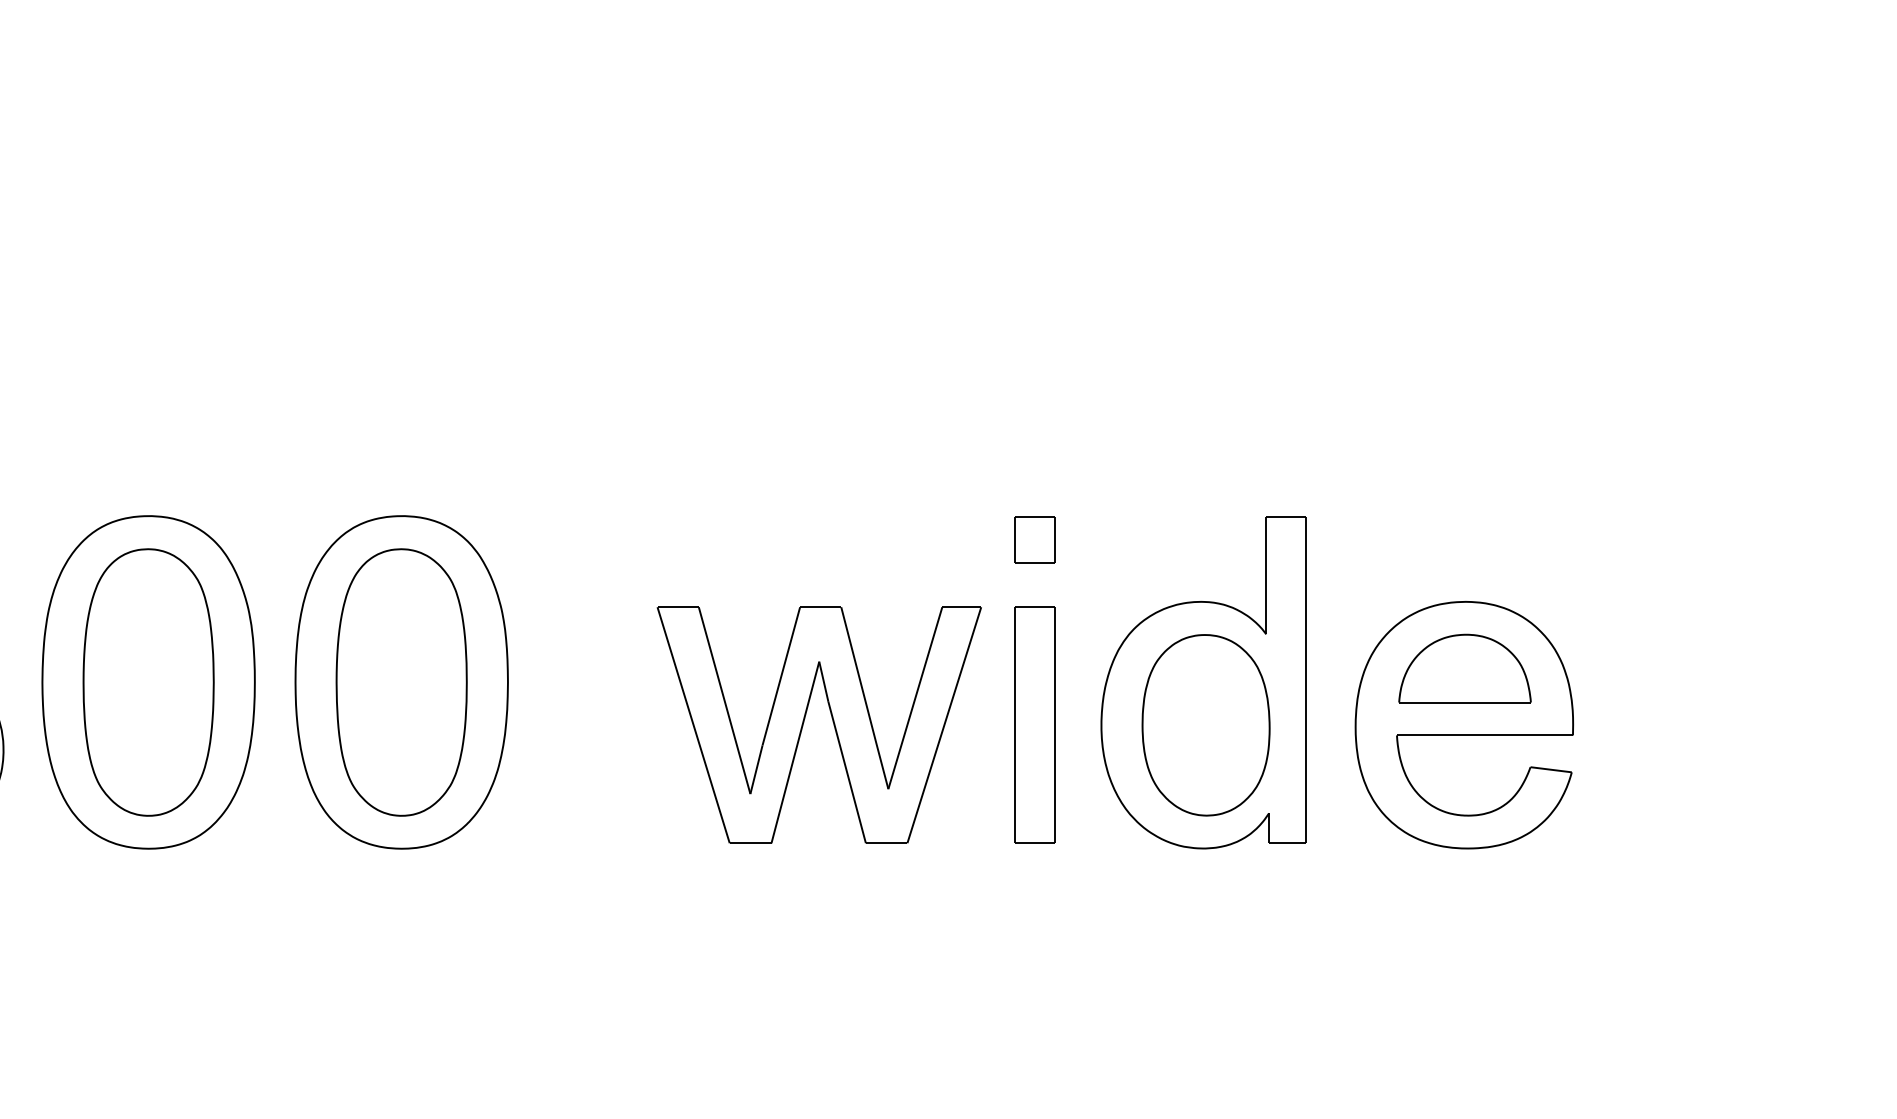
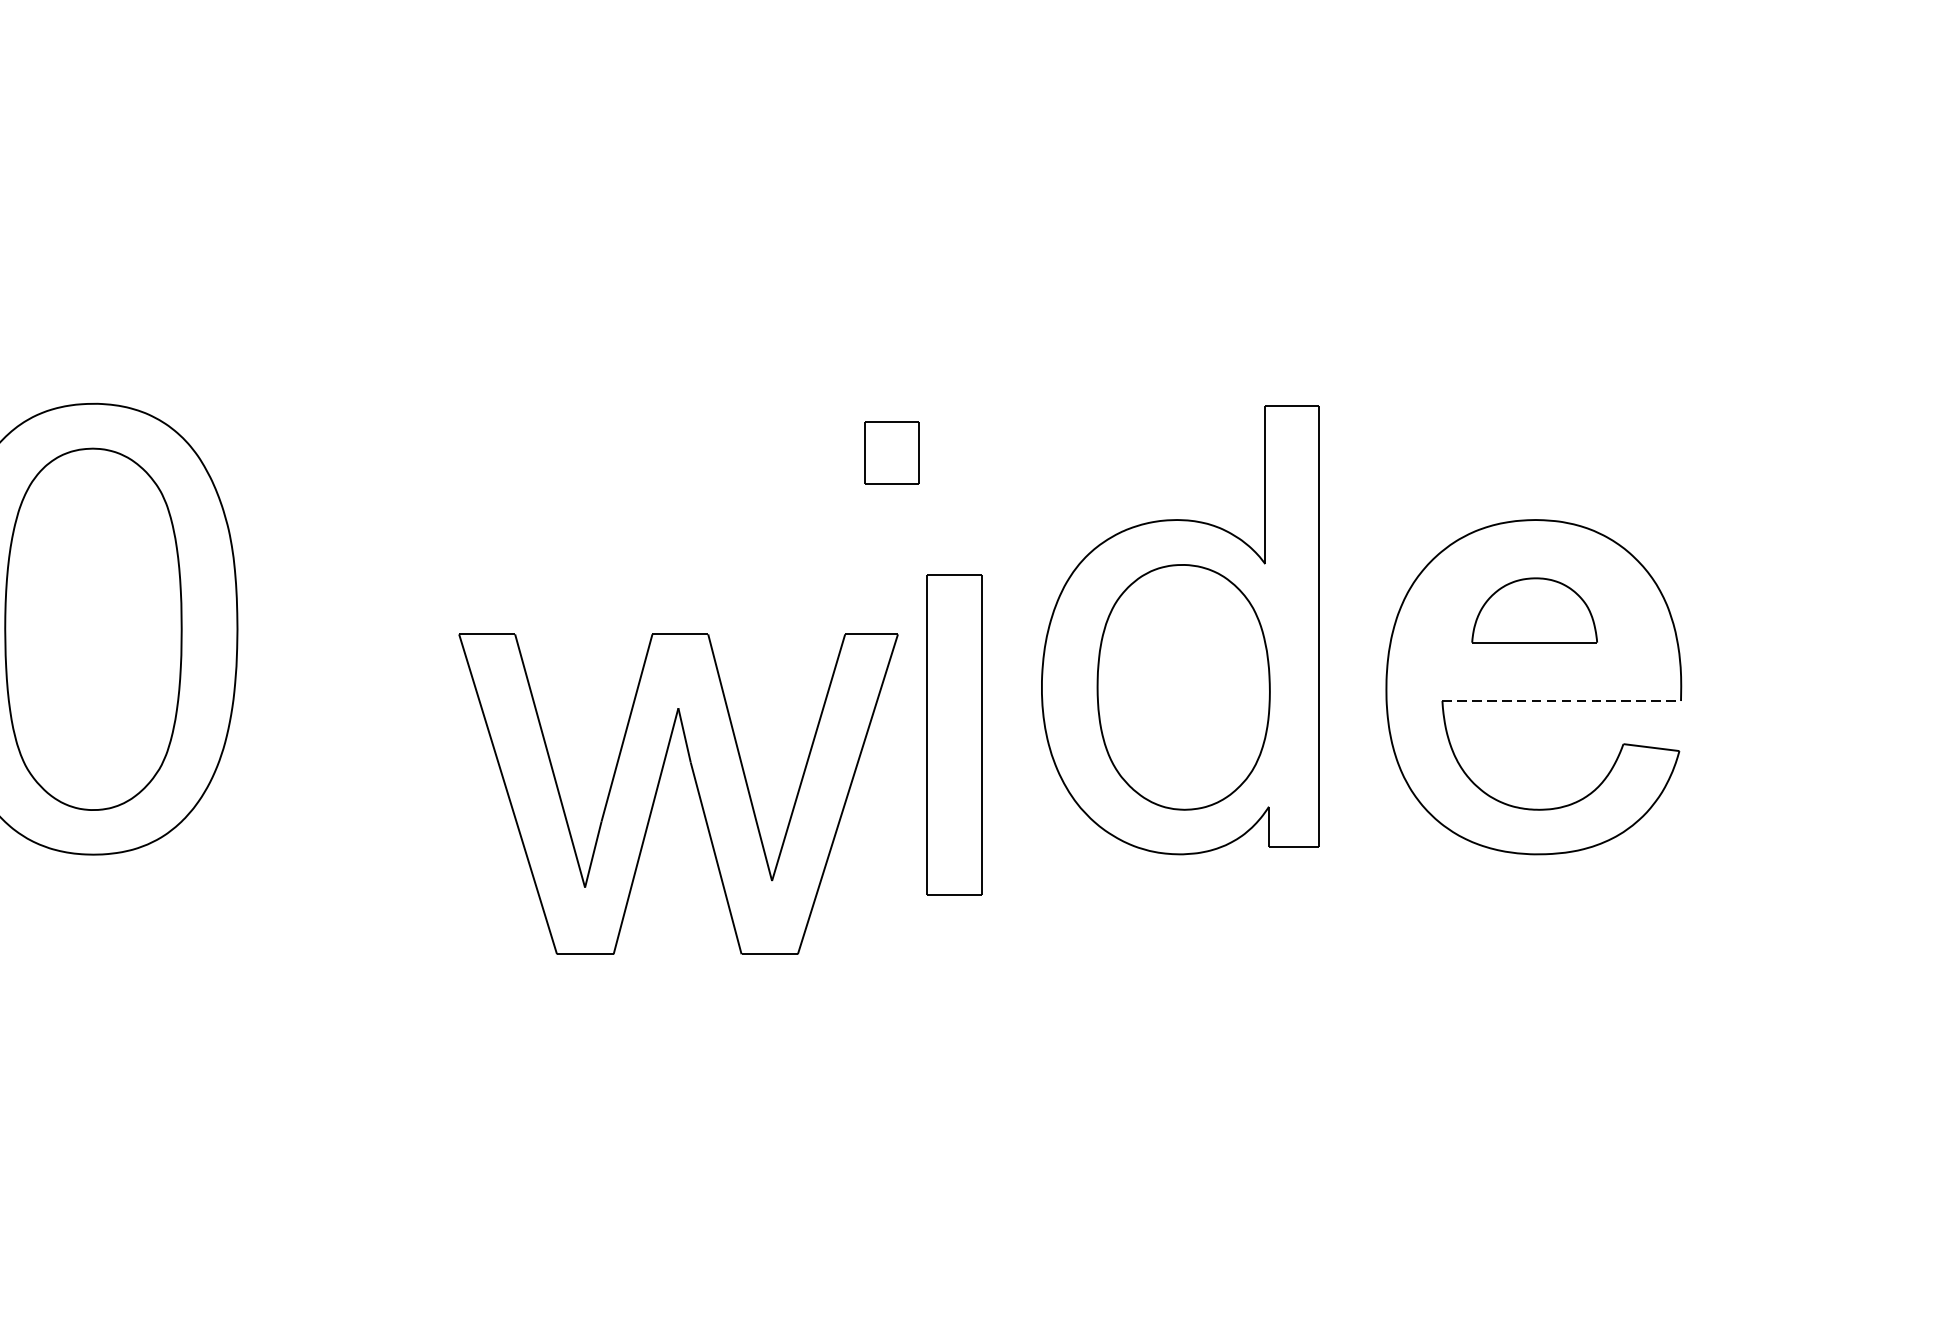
part: (1034, 539) -> (891, 451), moved
part: (1464, 668) -> (1533, 610), size x0.7
part: (804, 722) -> (658, 790), moved
part: (1034, 724) -> (953, 733), moved
line: (1485, 735) -> (1562, 701), solid -> dashed

